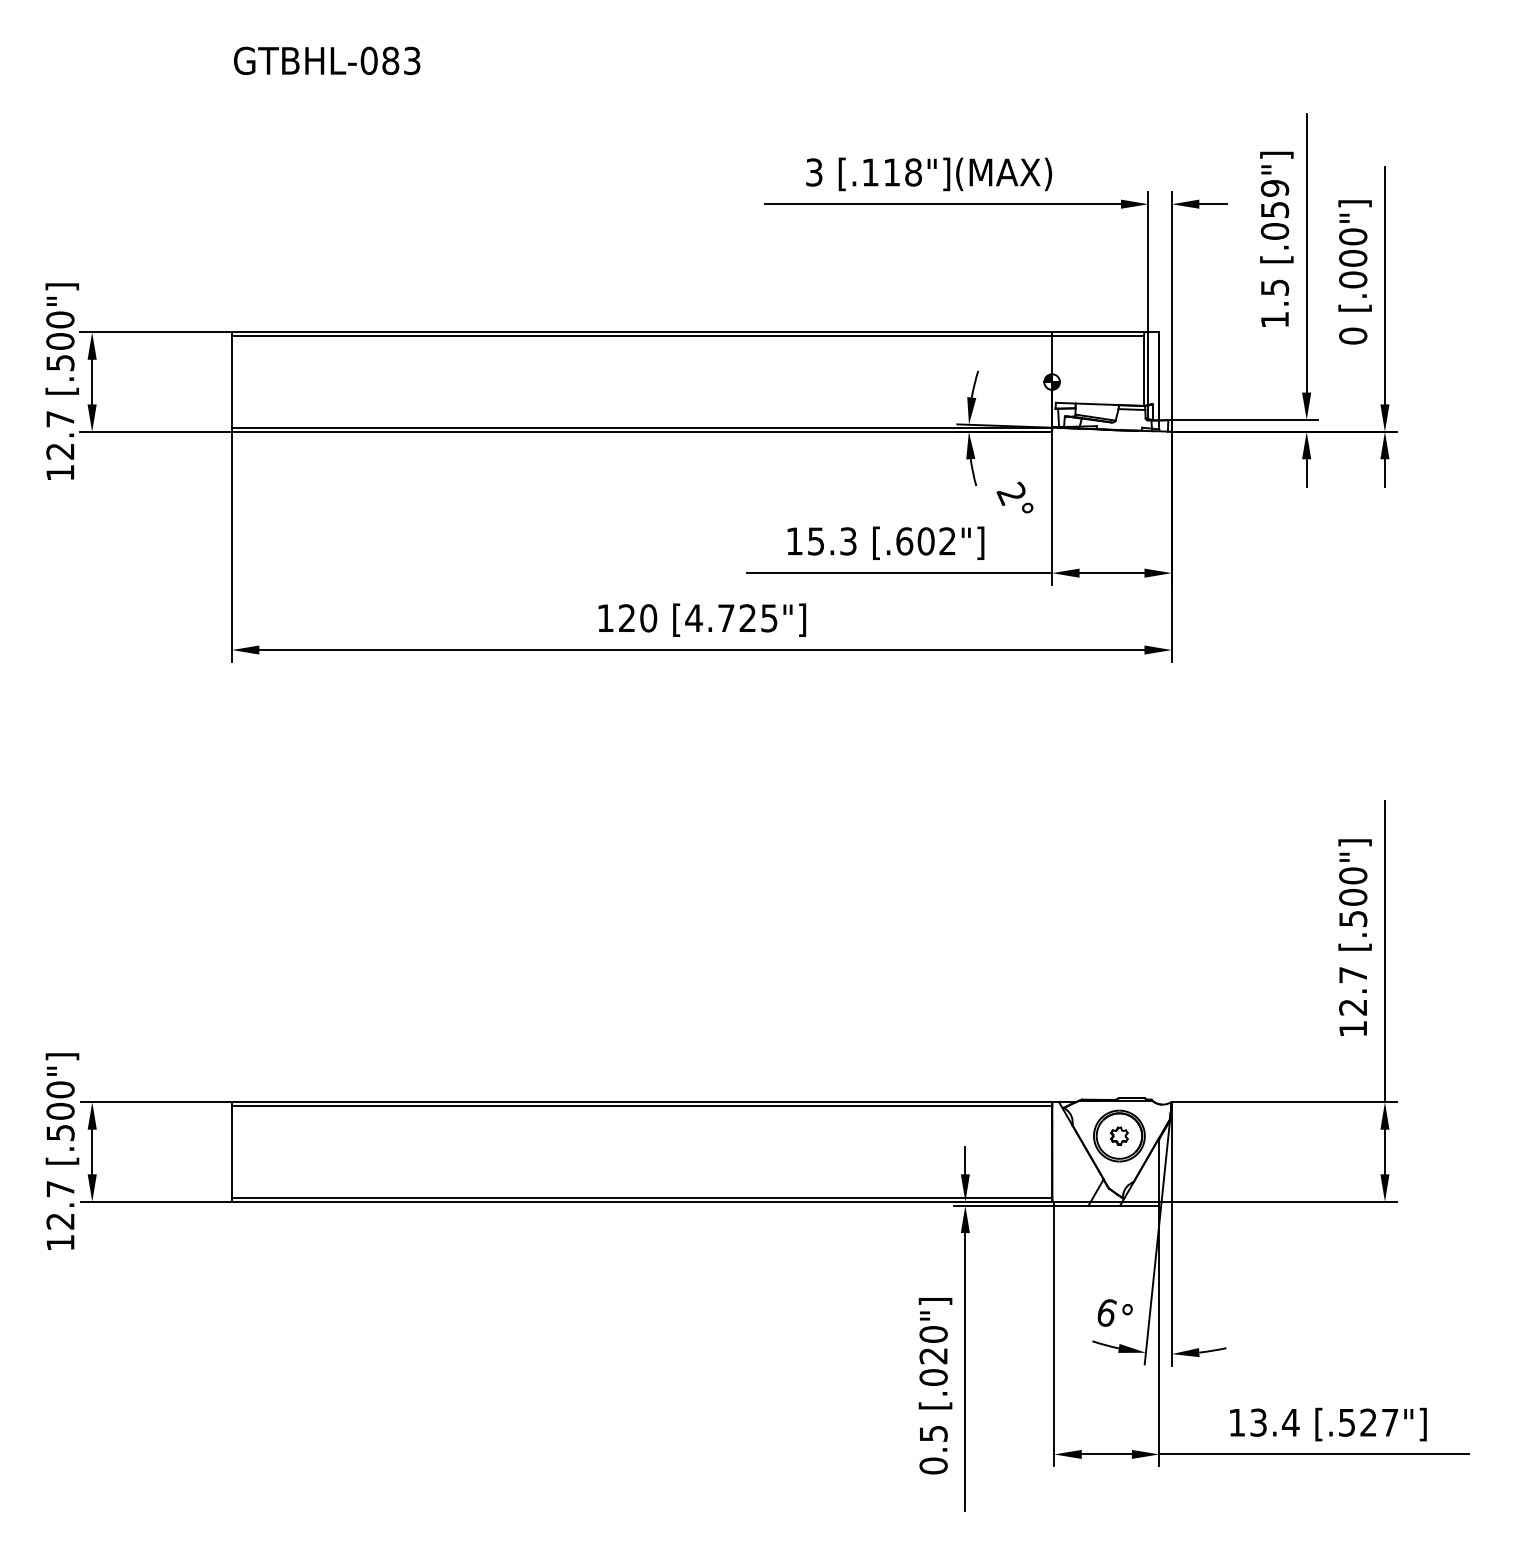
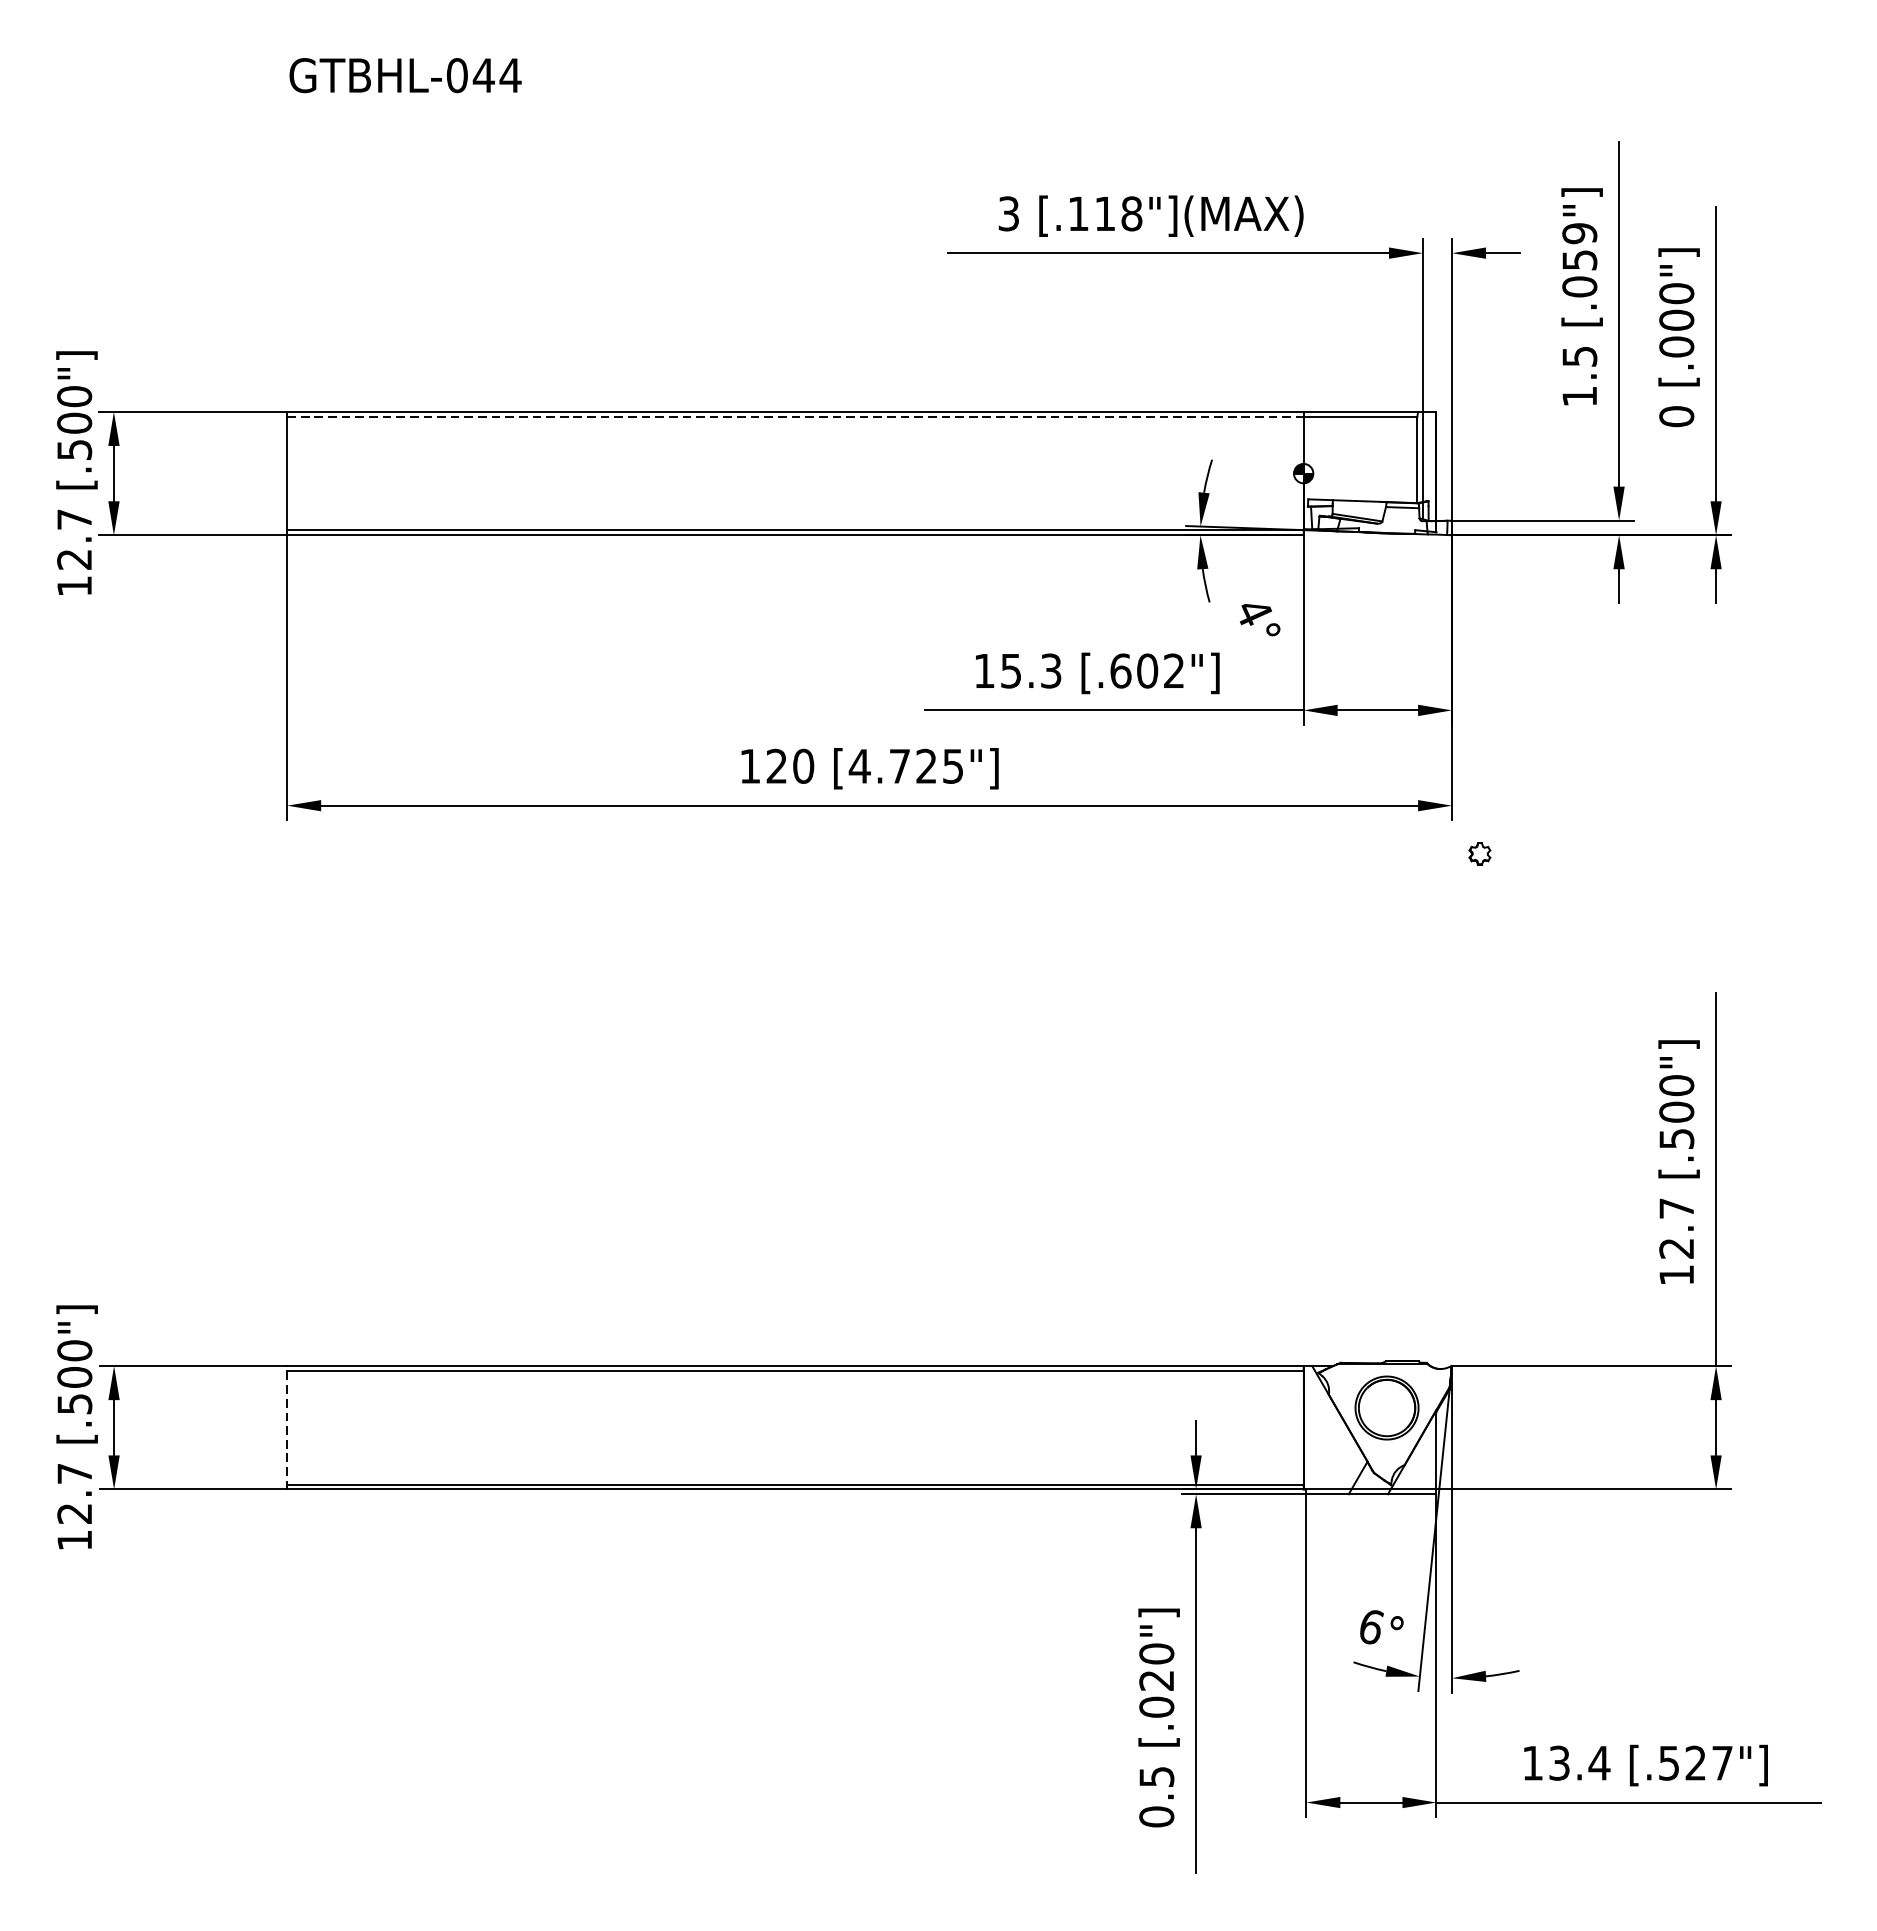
text: (401, 60) -> (497, 75), GTBHL-083 -> GTBHL-044
line: (642, 336) -> (795, 417), solid -> dashed
text: (1011, 493) -> (1253, 611), 2° -> 4°
part: (1119, 1135) -> (1480, 853), moved
line: (231, 1152) -> (286, 1428), solid -> dashed

